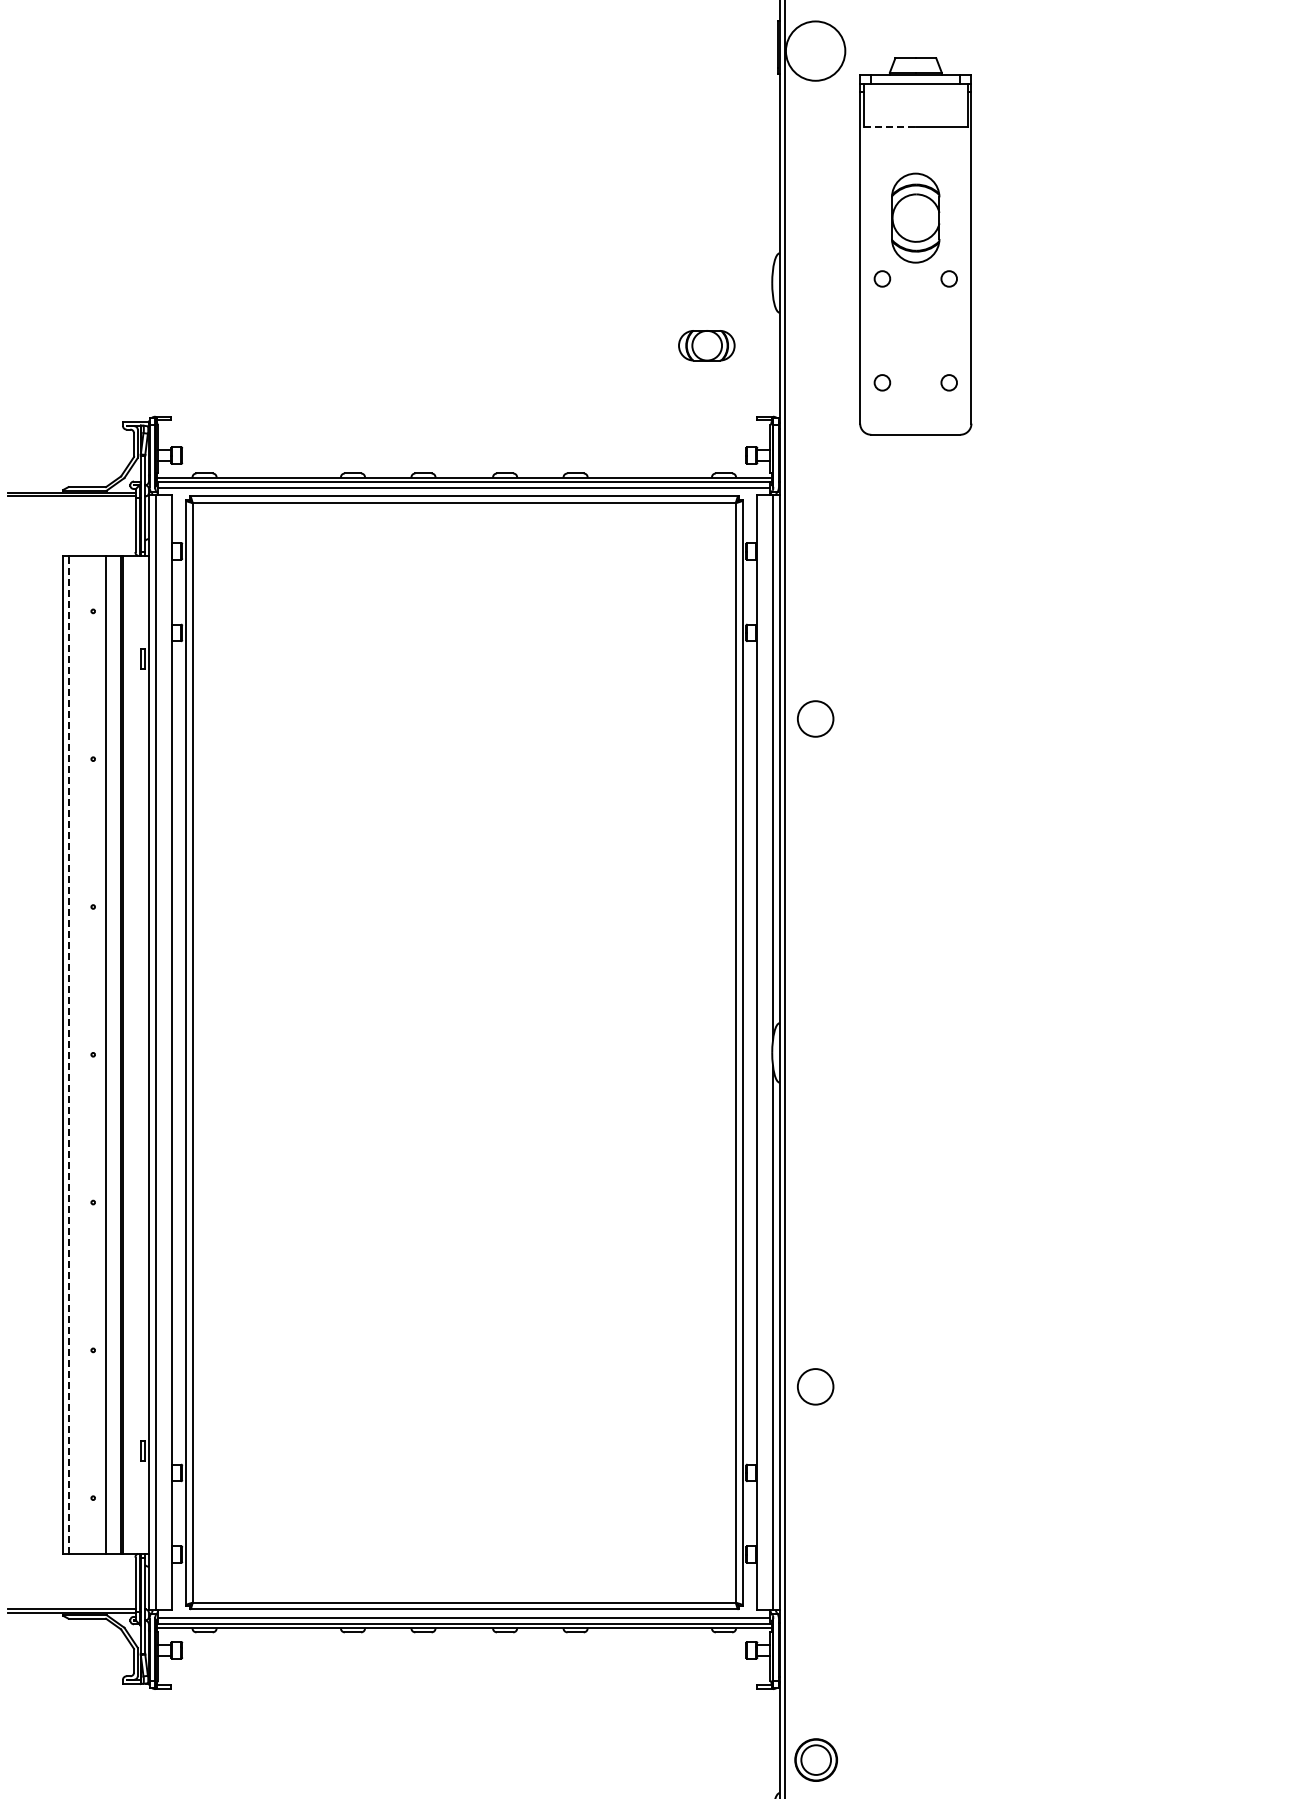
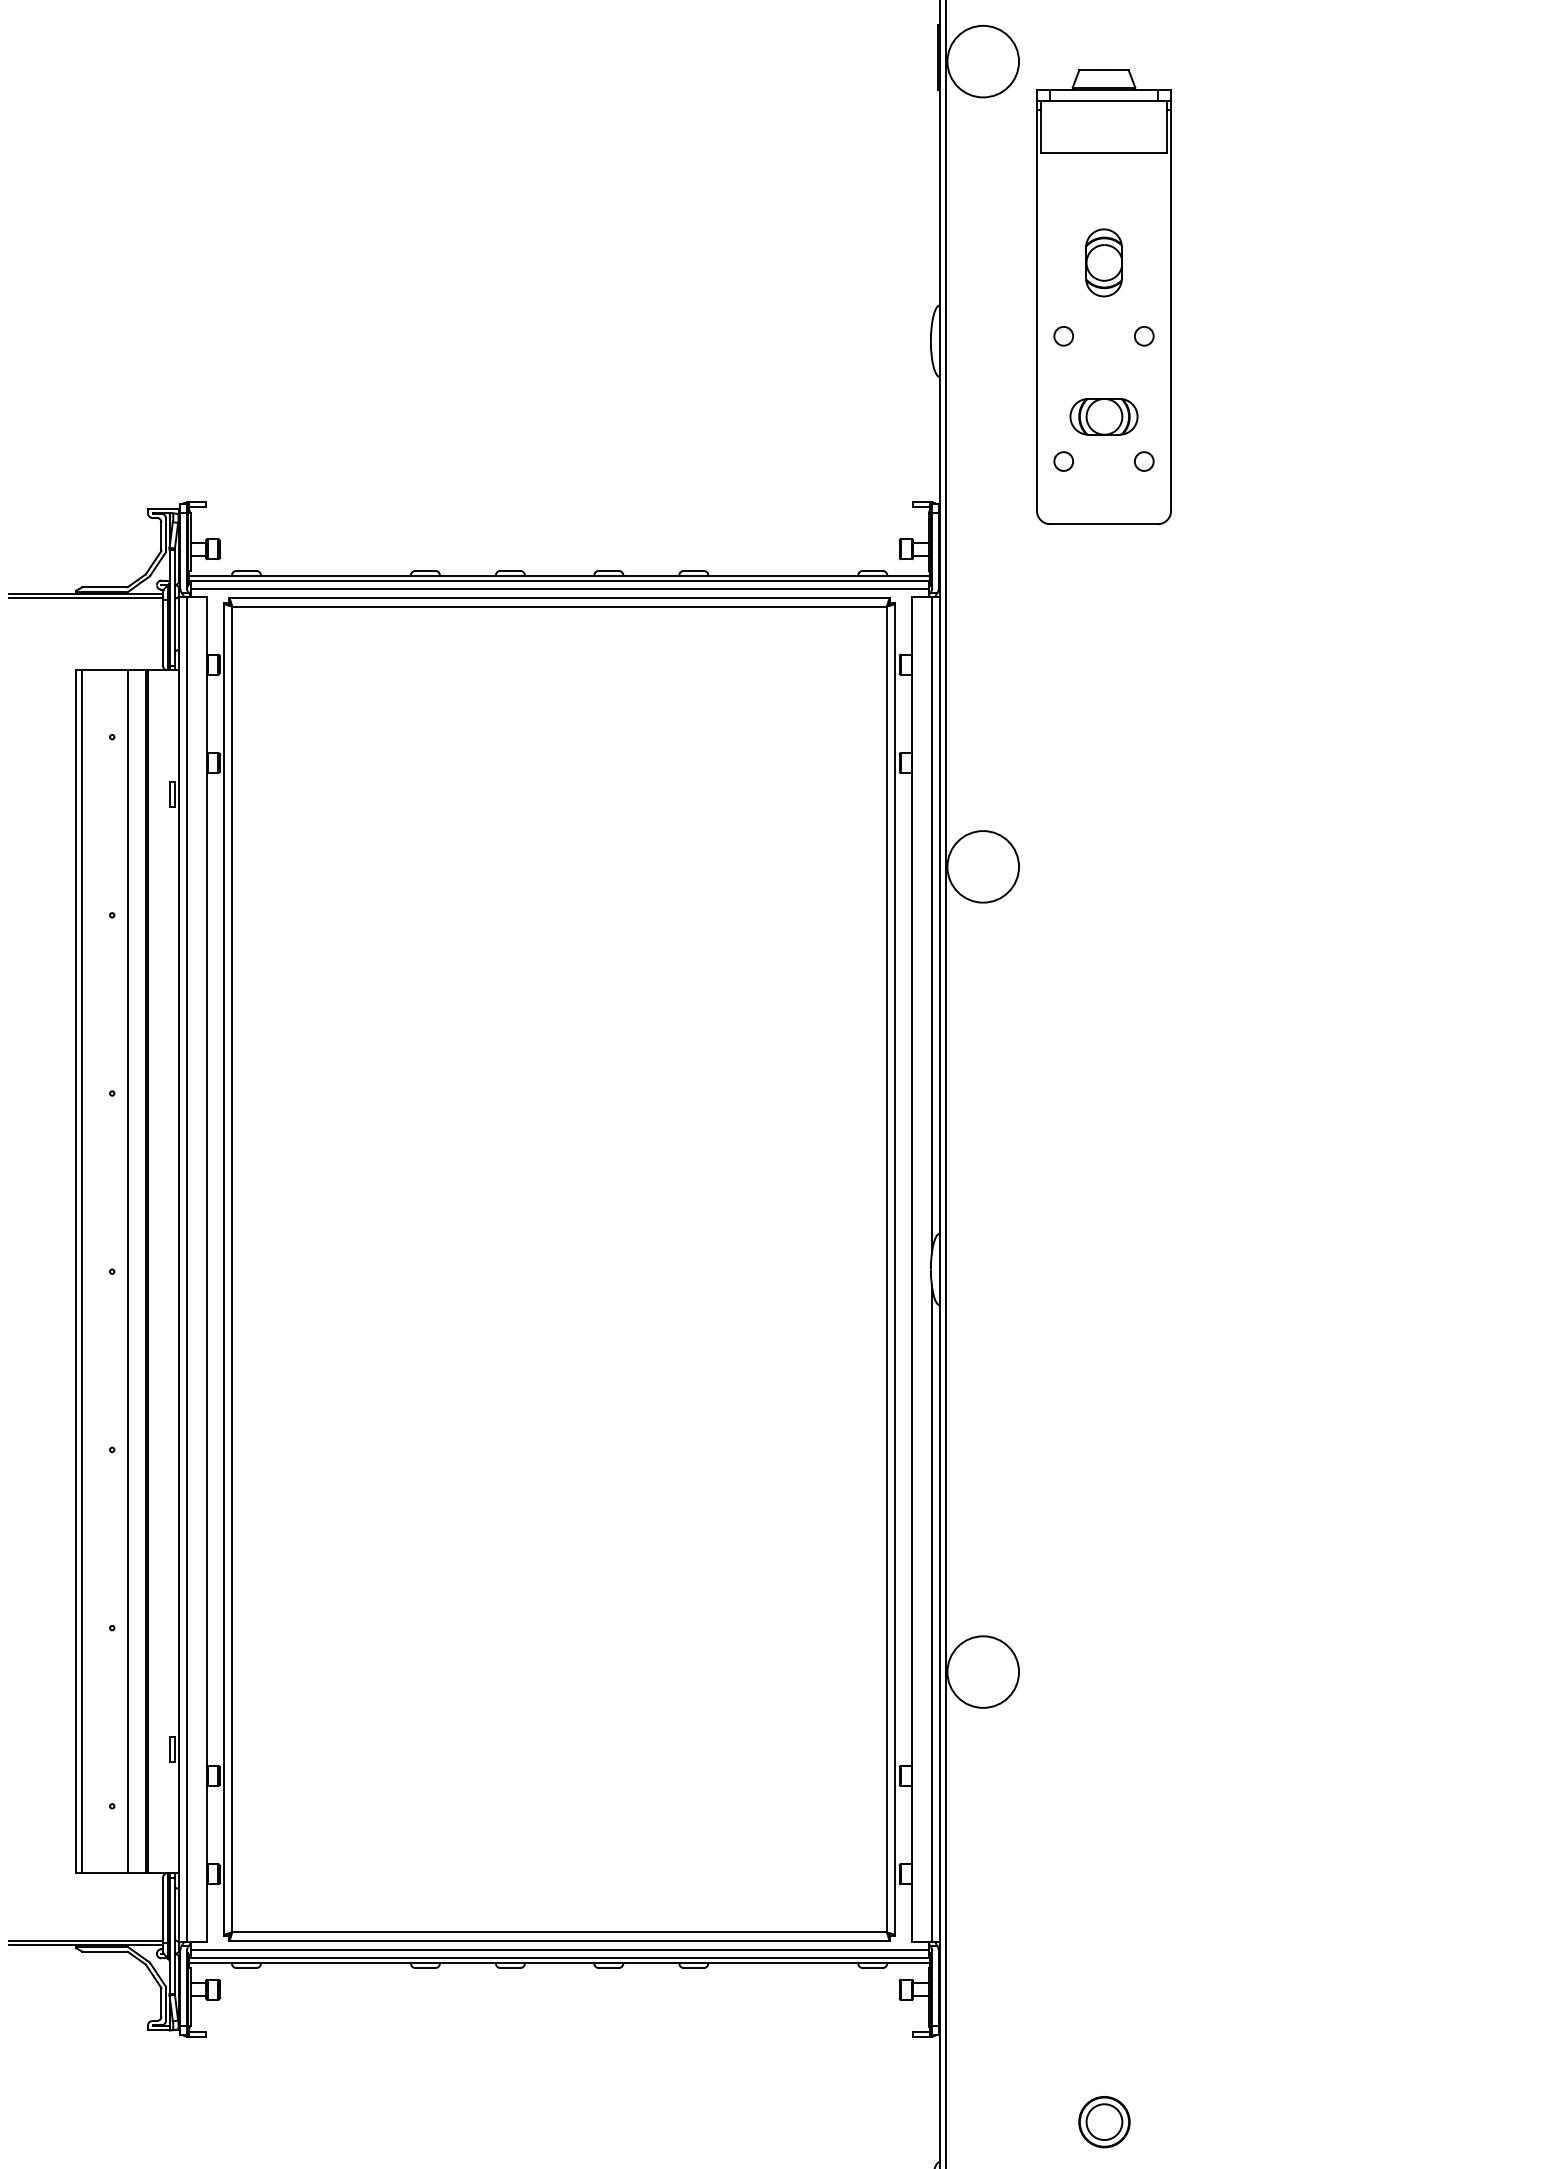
line: (889, 126) -> (1072, 152), dashed -> solid
part: (915, 217) -> (1103, 262), size x0.62
part: (706, 345) -> (1103, 416), moved
circle: (815, 718) -> (983, 866), size x1.67
line: (68, 1054) -> (82, 1271), dashed -> solid
circle: (815, 1386) -> (983, 1671), size x1.67
part: (815, 1759) -> (1103, 2121), moved

